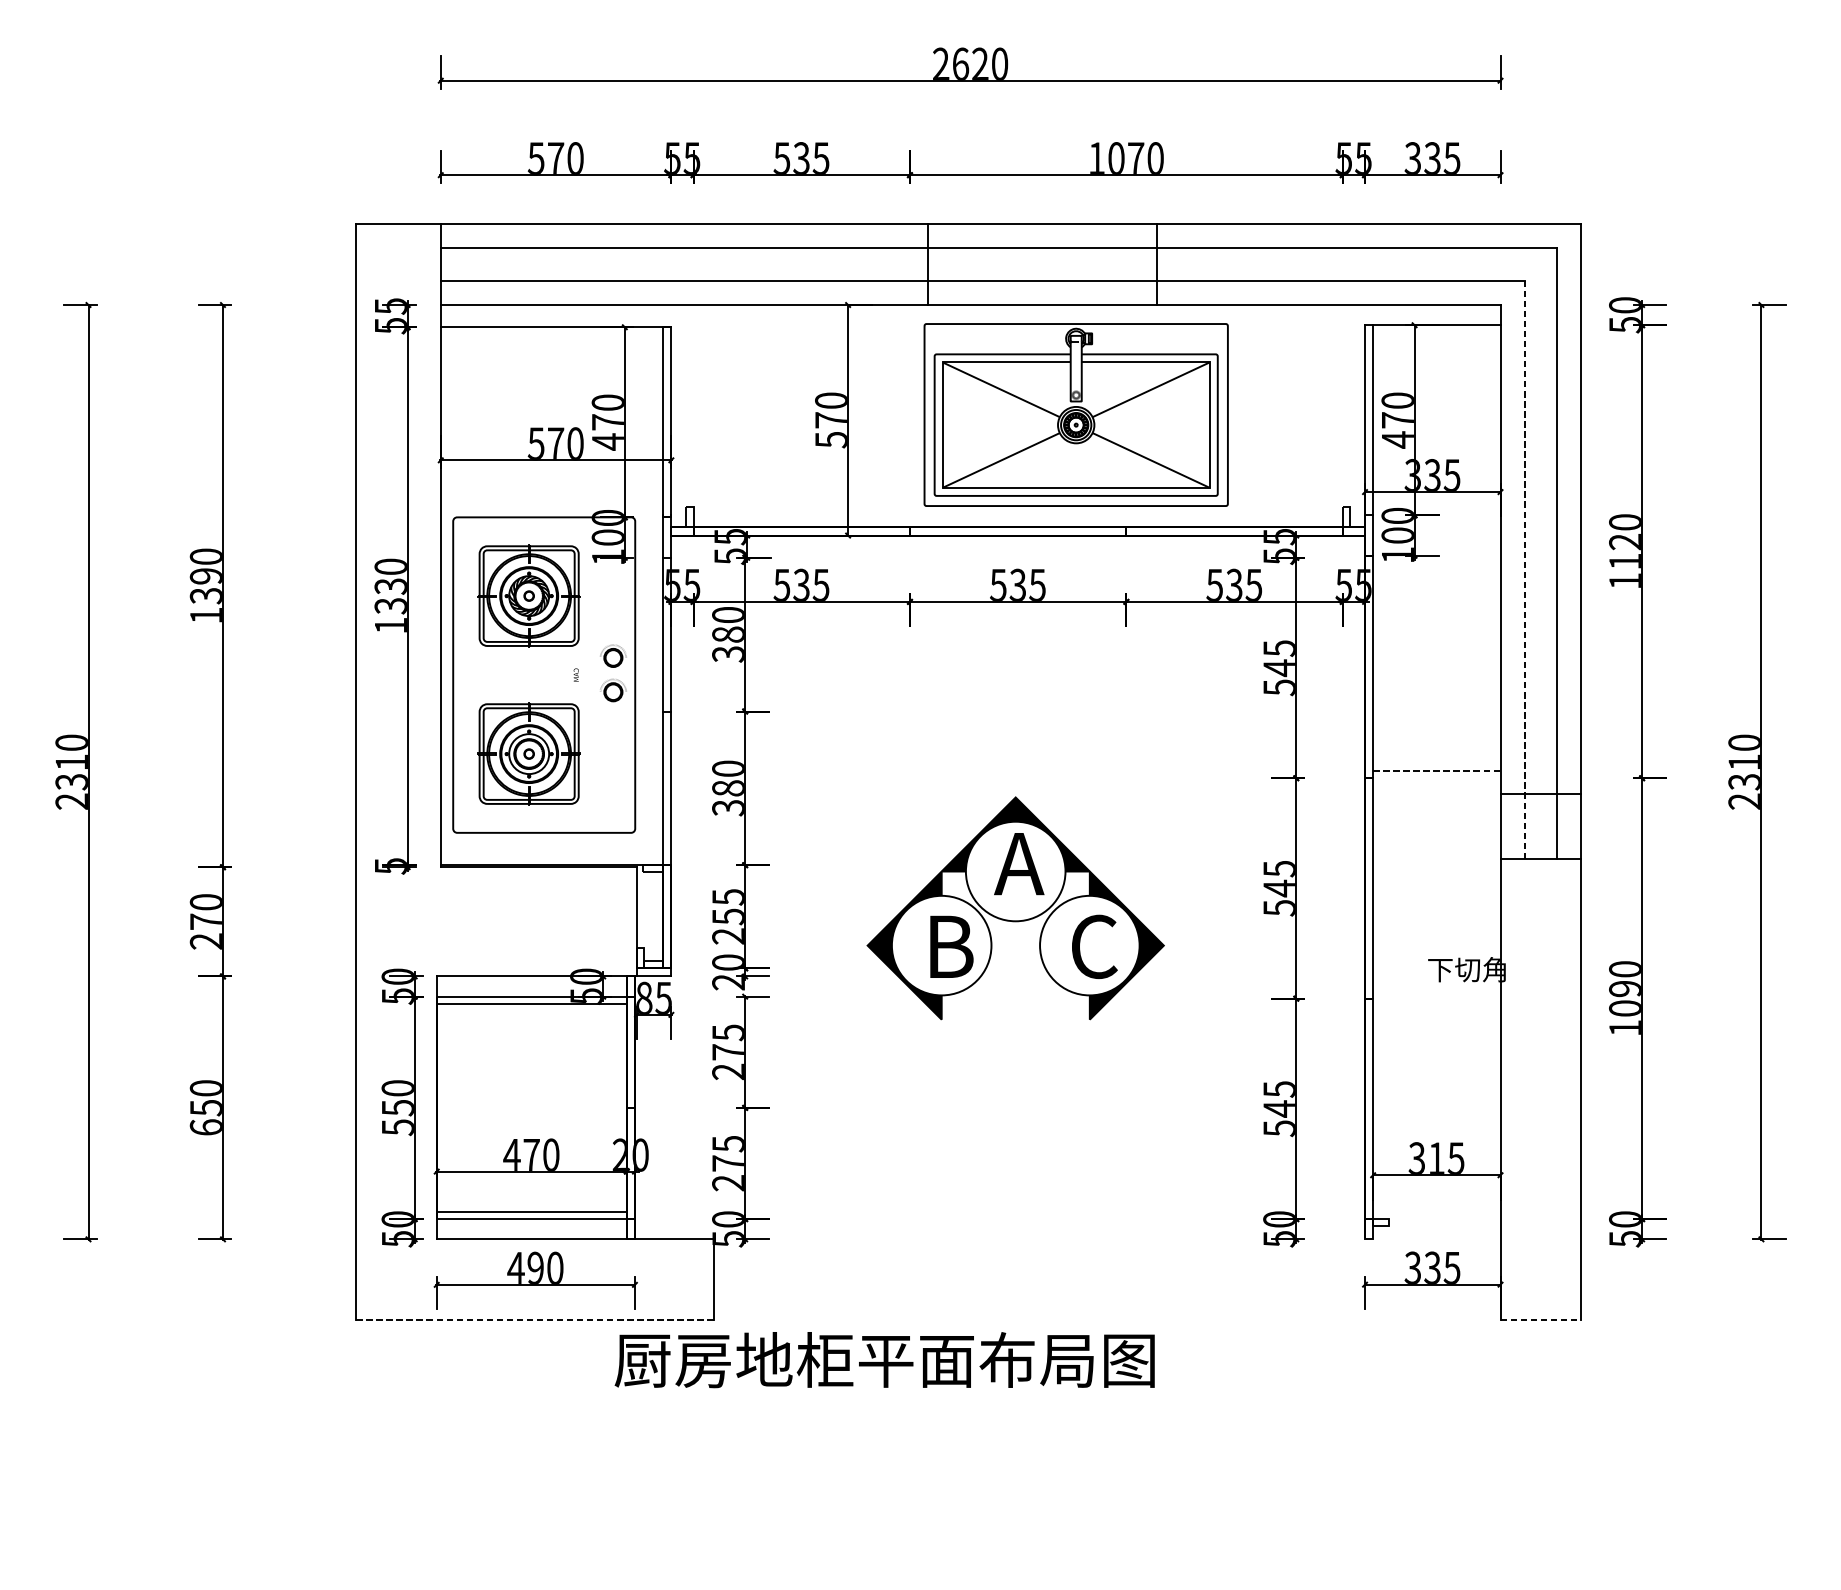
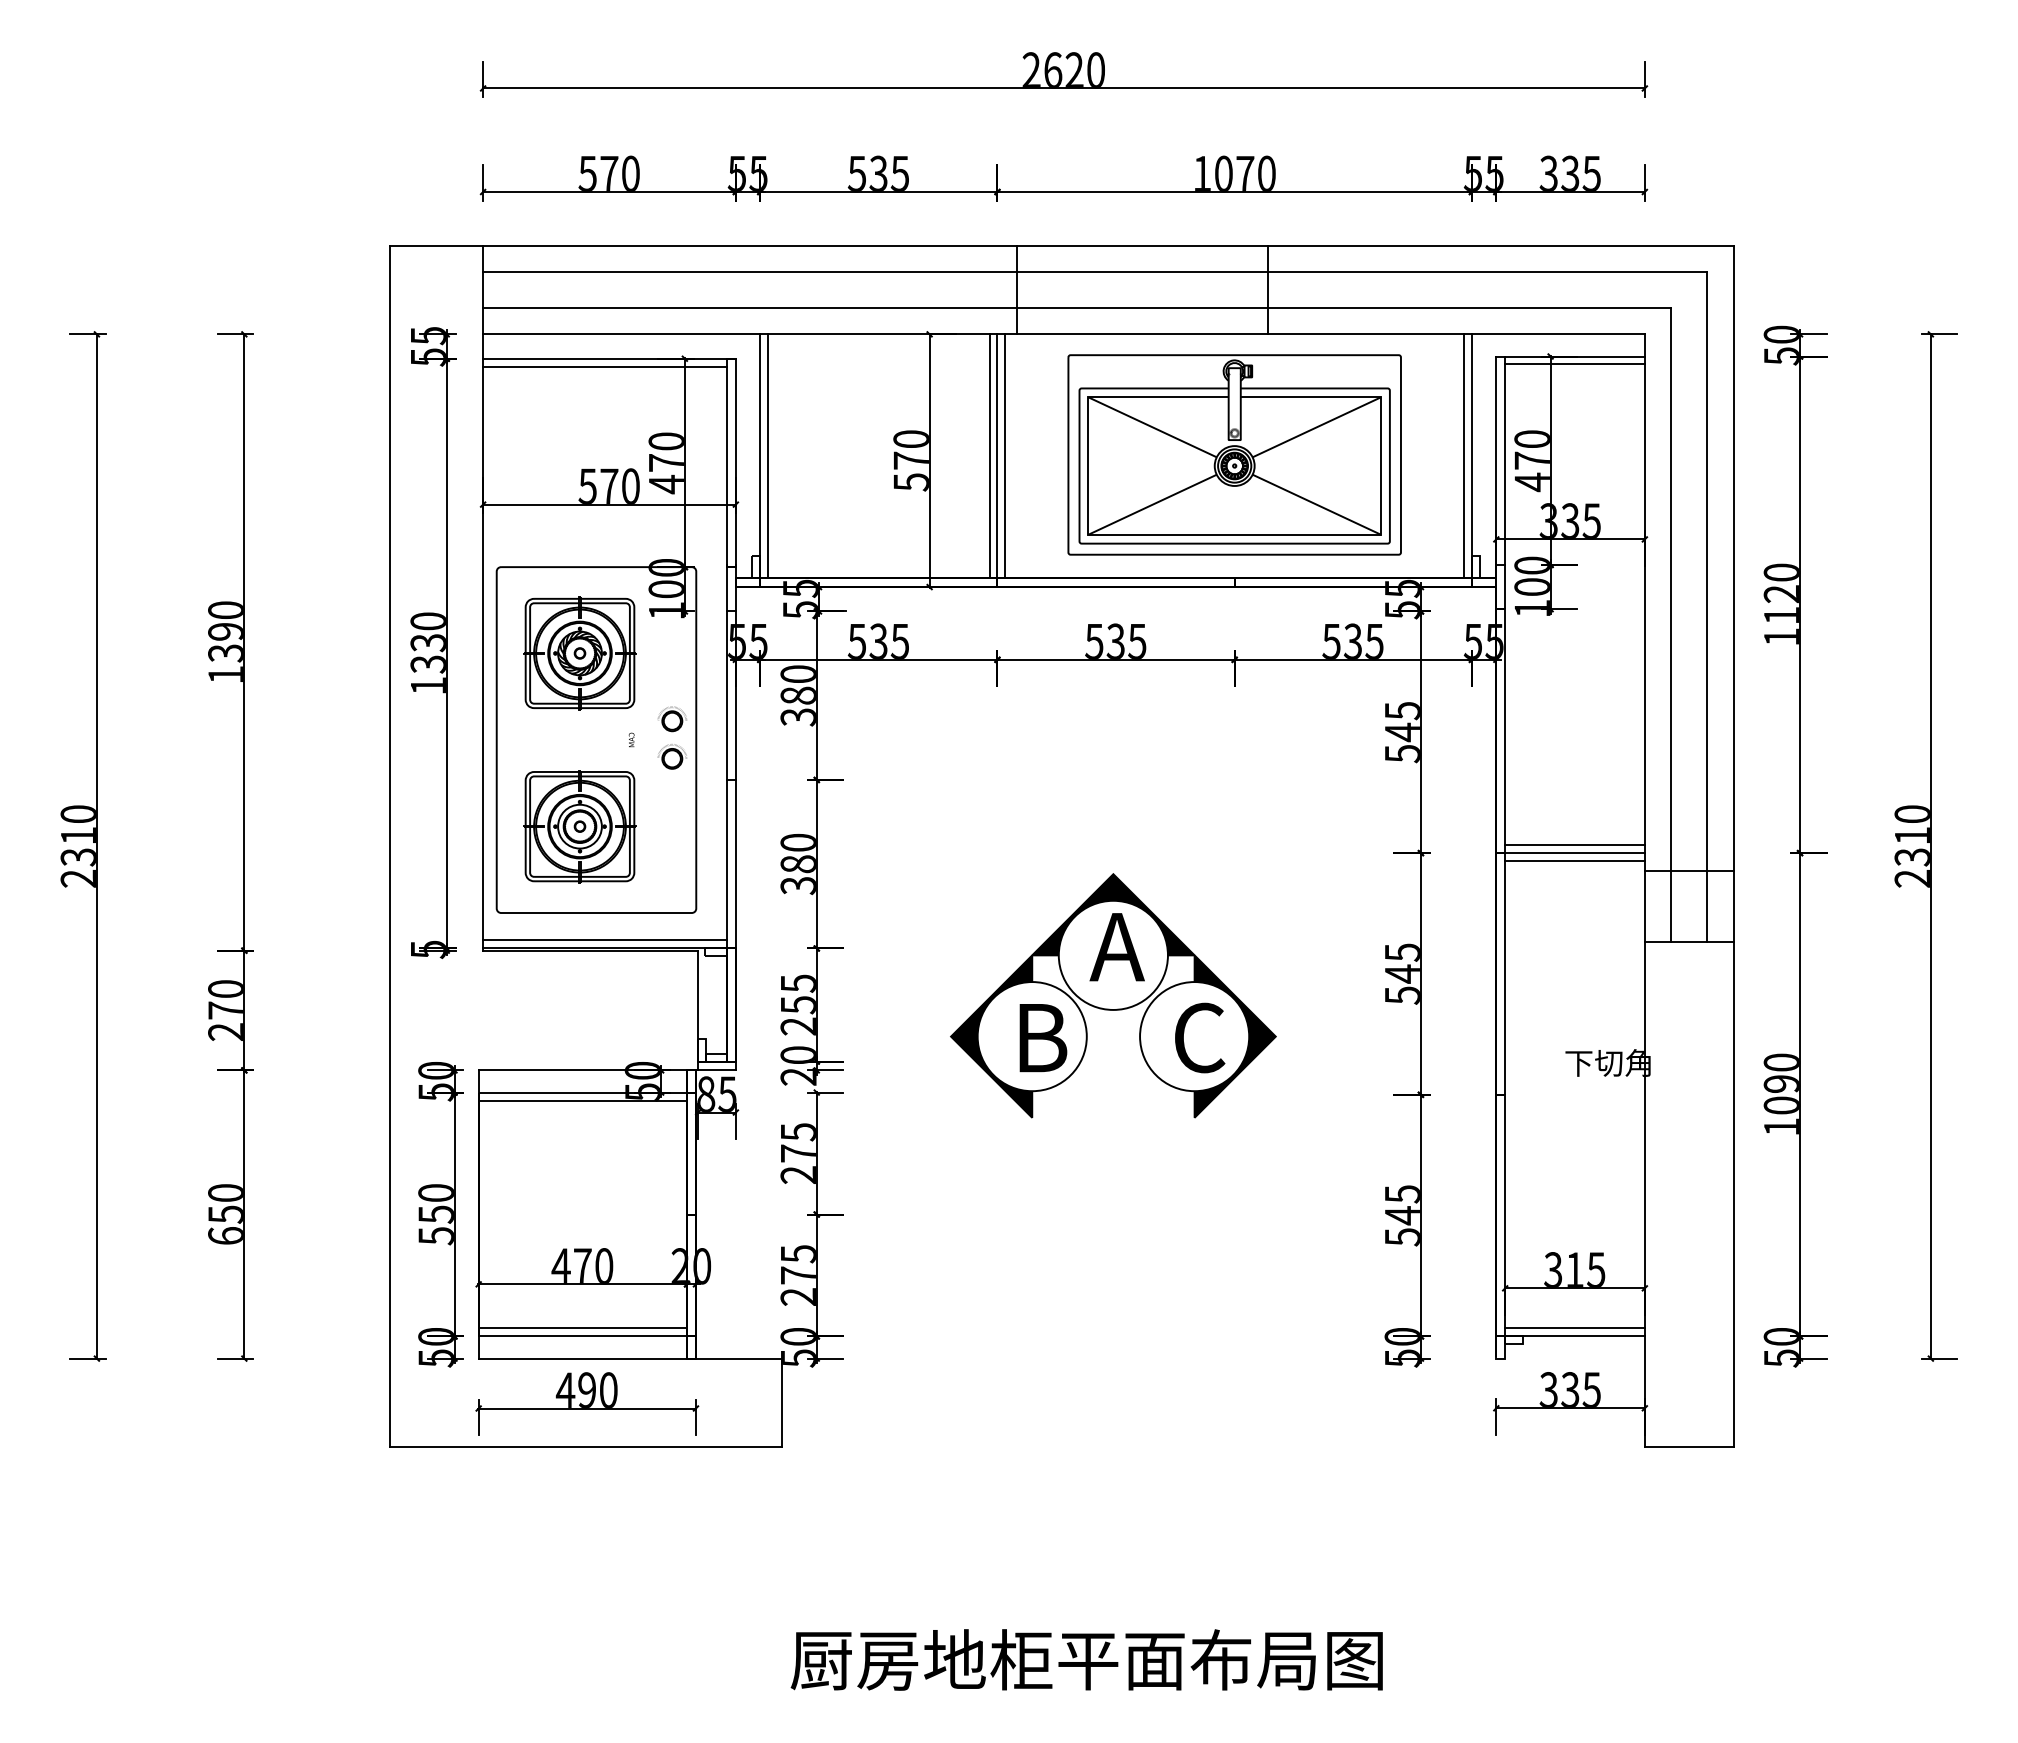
line: (1436, 332) -> (1574, 364), added
line: (552, 334) -> (605, 366), added
part: (1076, 414) -> (1234, 454), moved
line: (693, 416) -> (760, 456), added
line: (701, 416) -> (768, 456), added
line: (902, 416) -> (989, 456), added
line: (910, 416) -> (997, 456), added
line: (917, 416) -> (1005, 456), added
line: (1335, 416) -> (1463, 456), added
line: (1342, 416) -> (1471, 456), added
line: (1524, 570) -> (1671, 625), dashed -> solid
line: (1437, 771) -> (1575, 845), dashed -> solid
line: (1432, 778) -> (1570, 853), added
line: (1436, 785) -> (1574, 861), added
line: (552, 857) -> (605, 940), added
line: (1436, 1211) -> (1574, 1328), added
line: (1432, 1219) -> (1570, 1336), added
line: (534, 1320) -> (585, 1447), dashed -> solid
line: (1541, 1320) -> (1689, 1447), dashed -> solid
text: (884, 1359) -> (1086, 1659), moved

